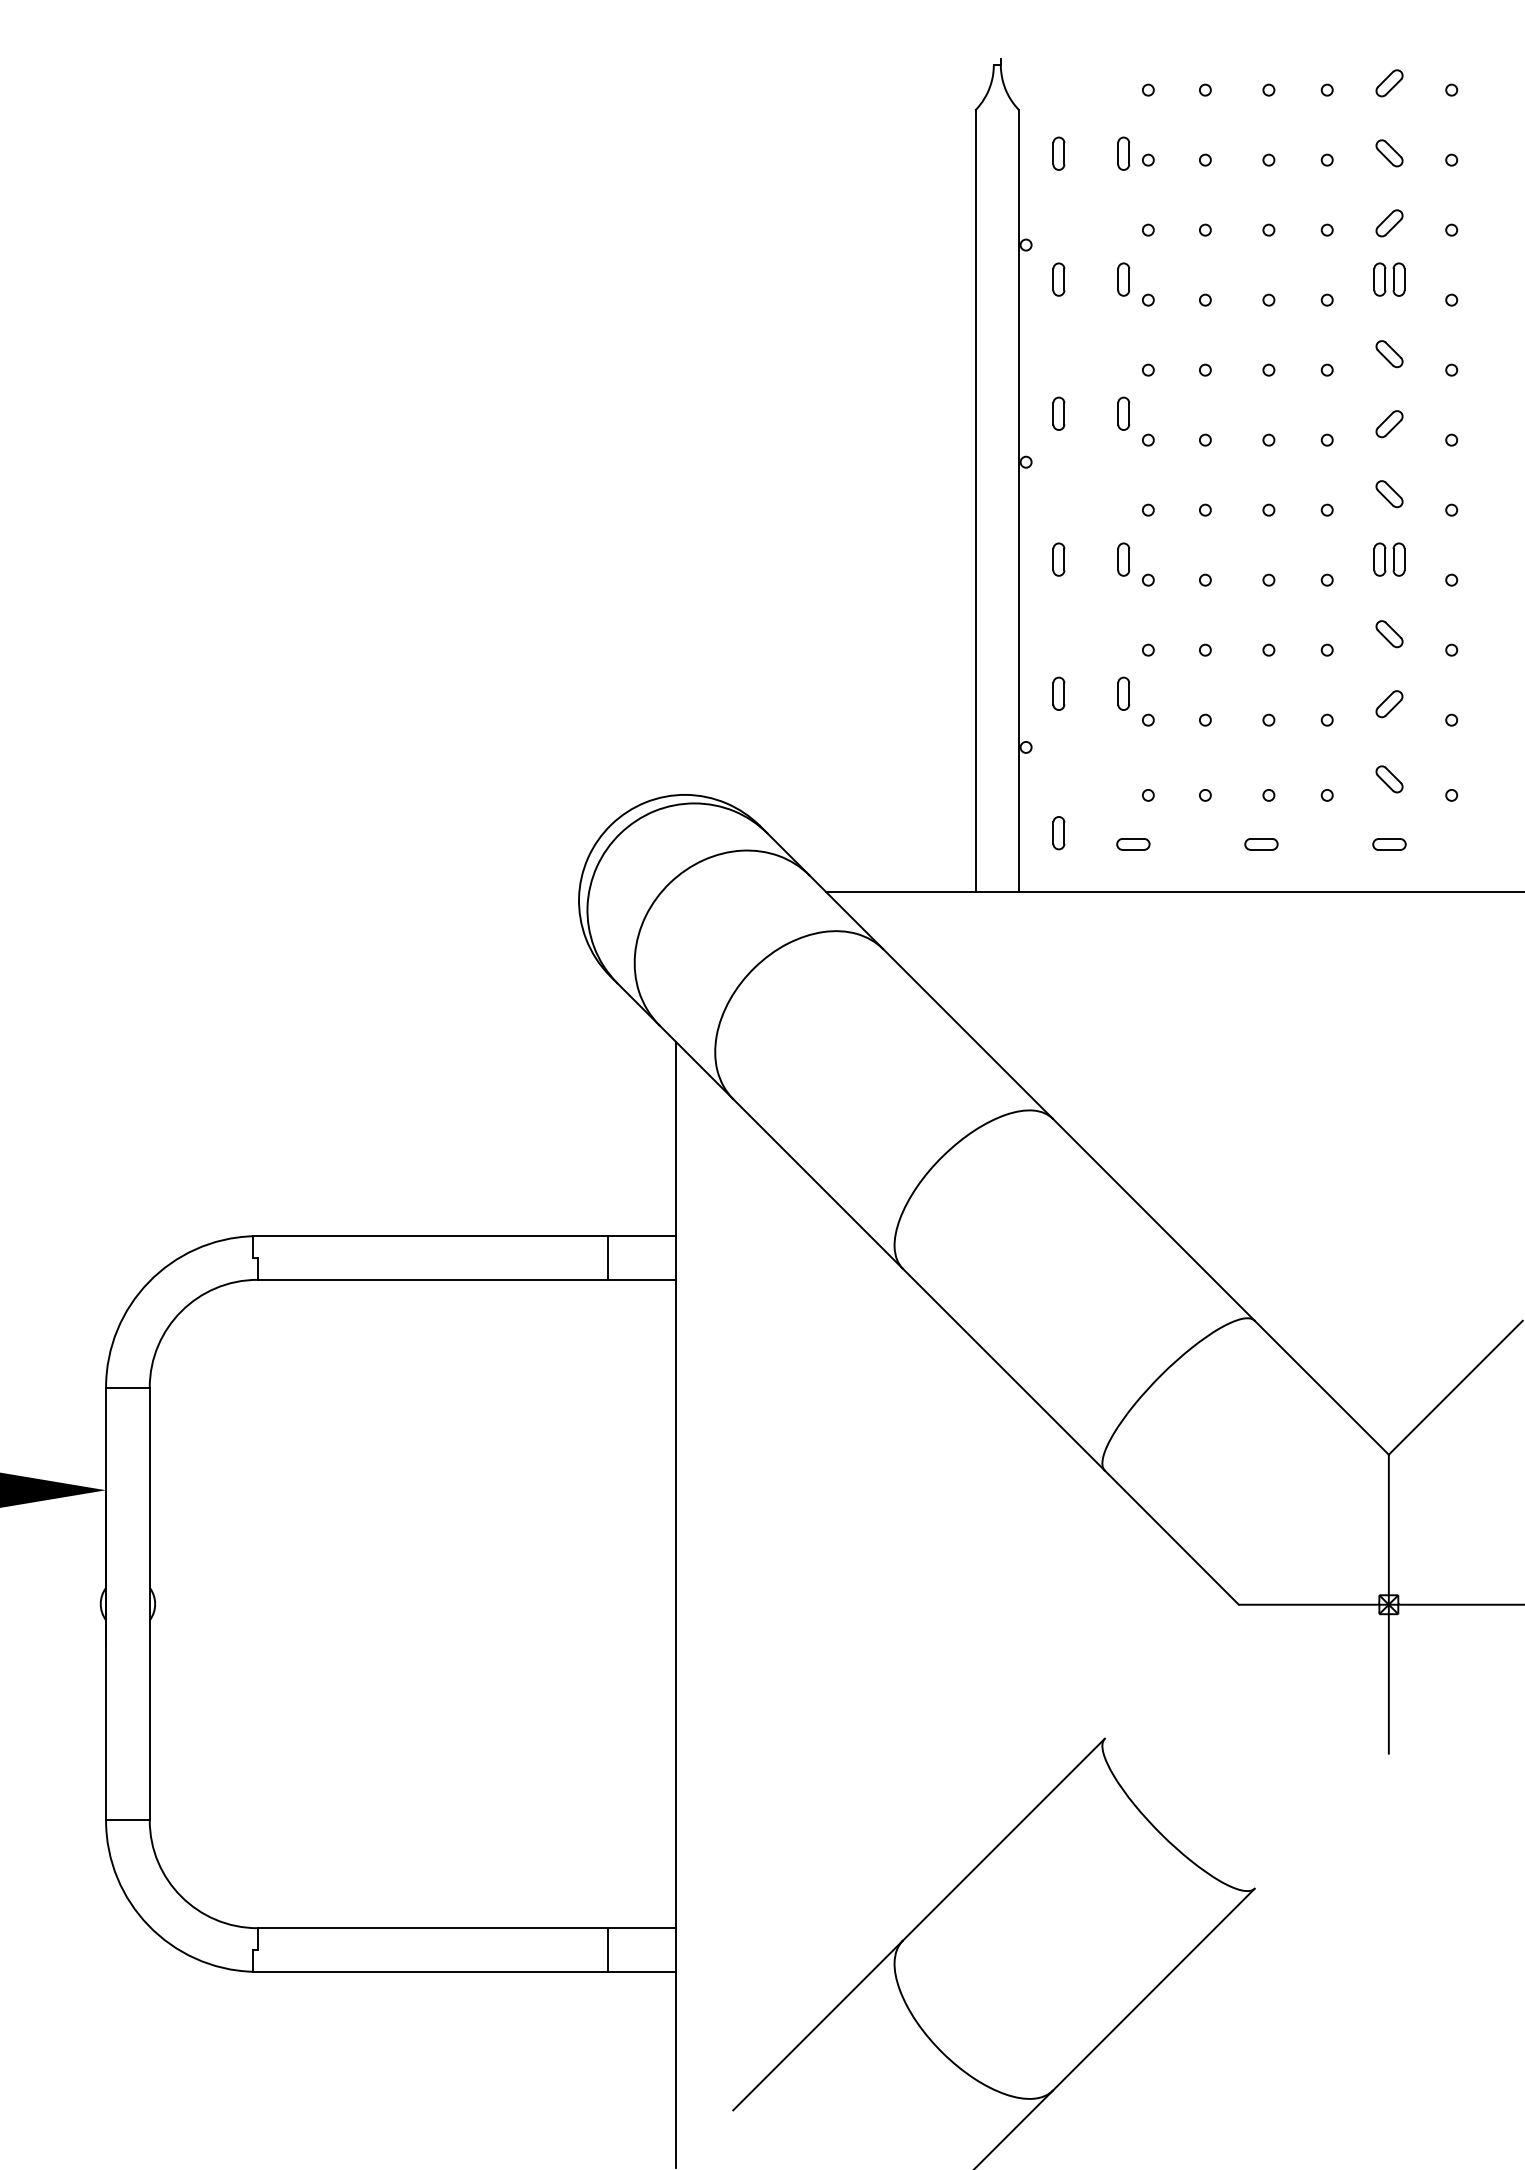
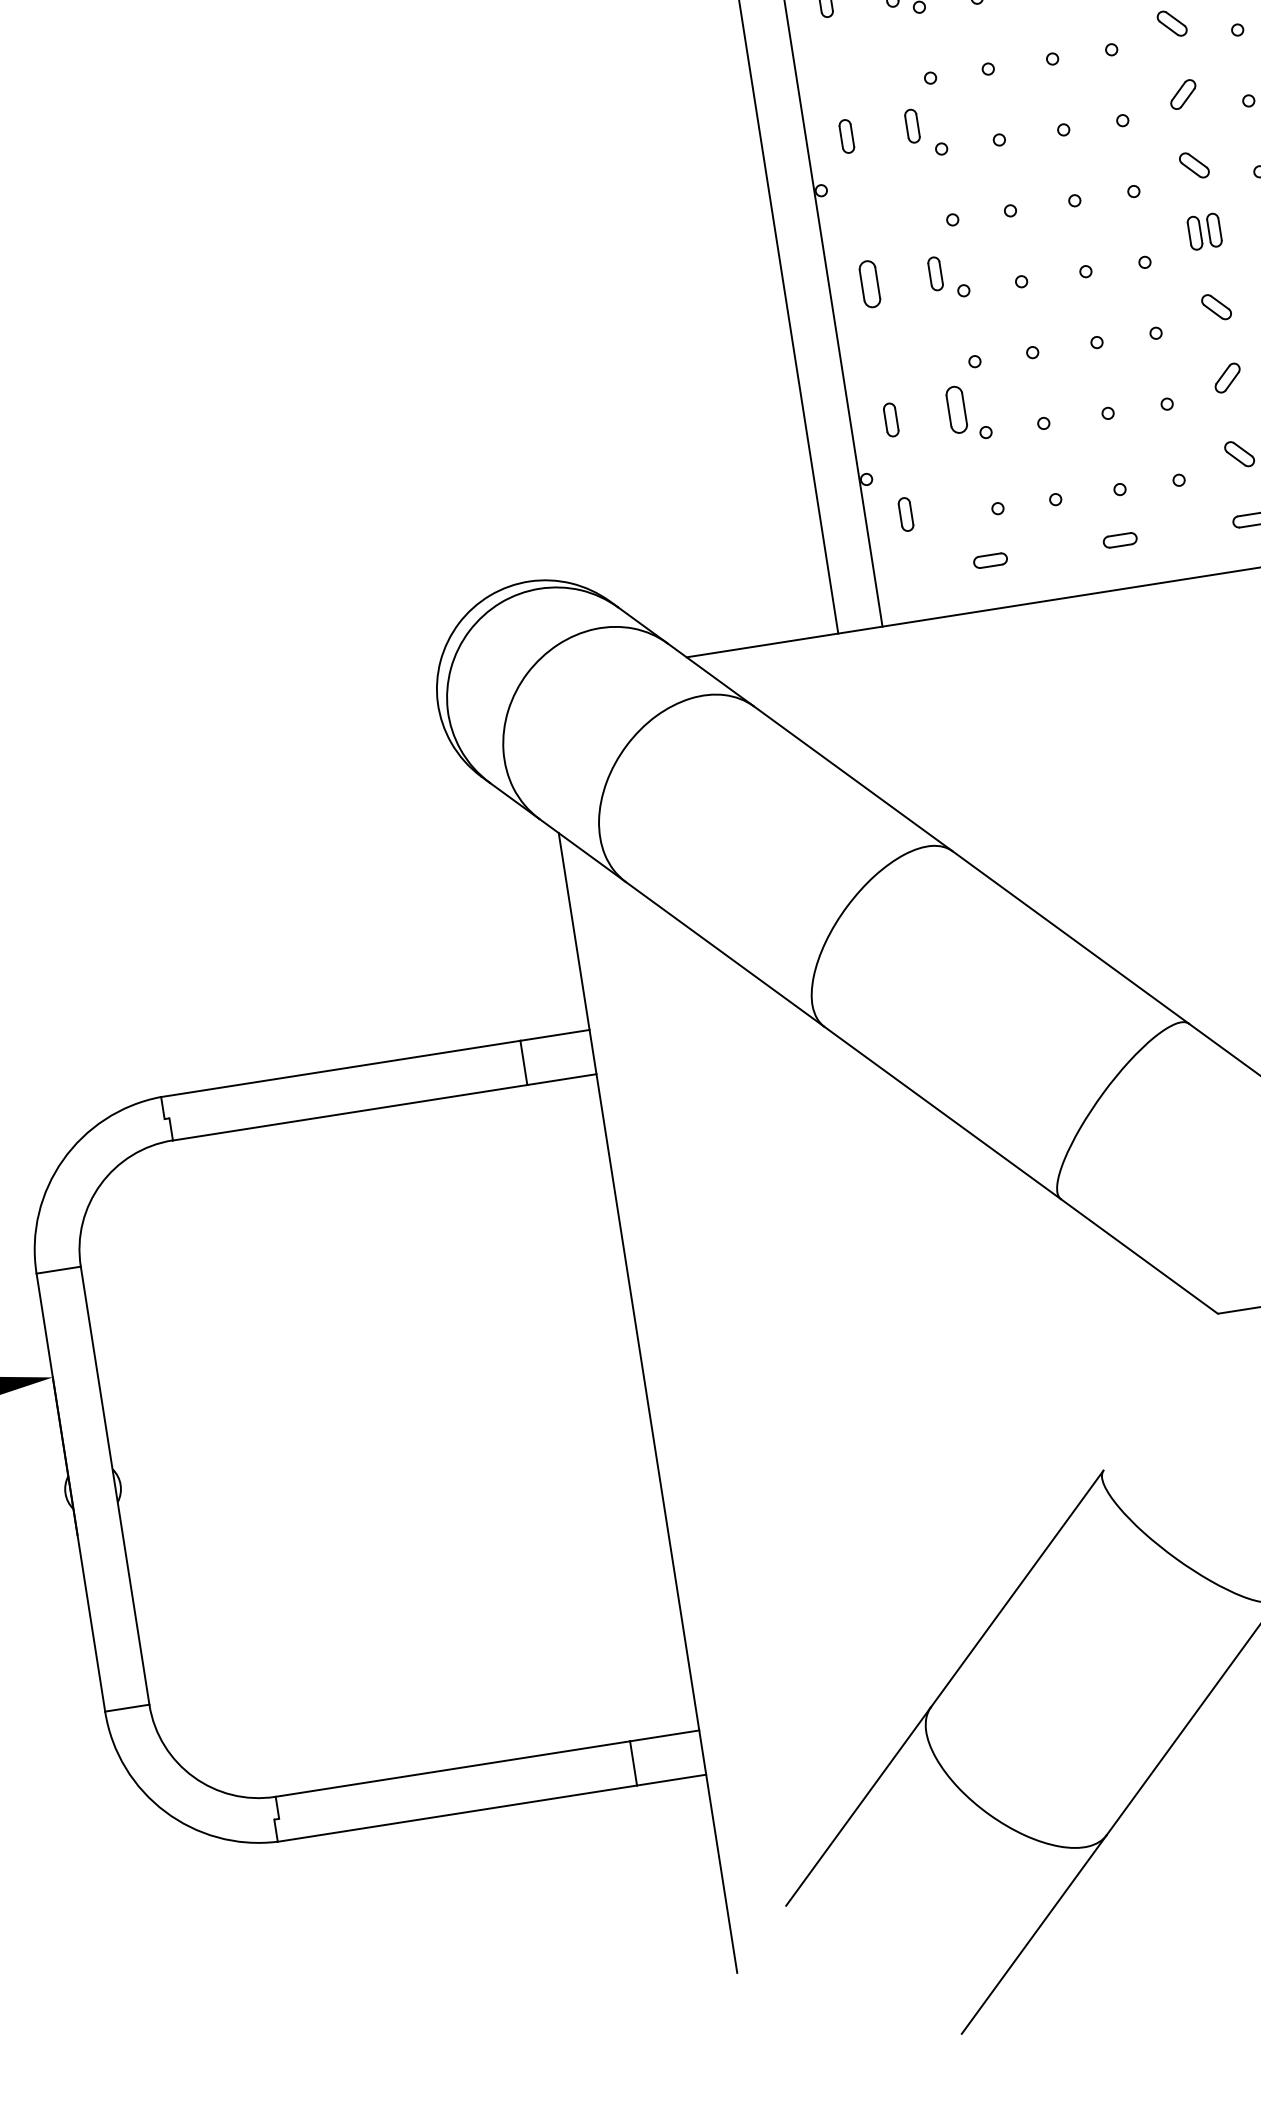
part: (1058, 559) -> (869, 284), size x1.4
part: (1123, 693) -> (956, 409), size x1.4
part: (1058, 833) -> (905, 514), moved

